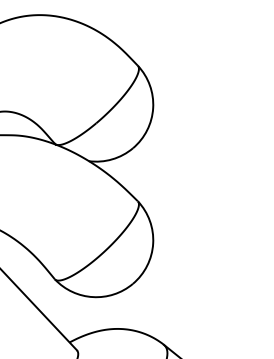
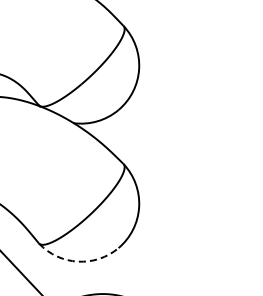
arc: (93, 297) -> (78, 262), solid -> dashed

